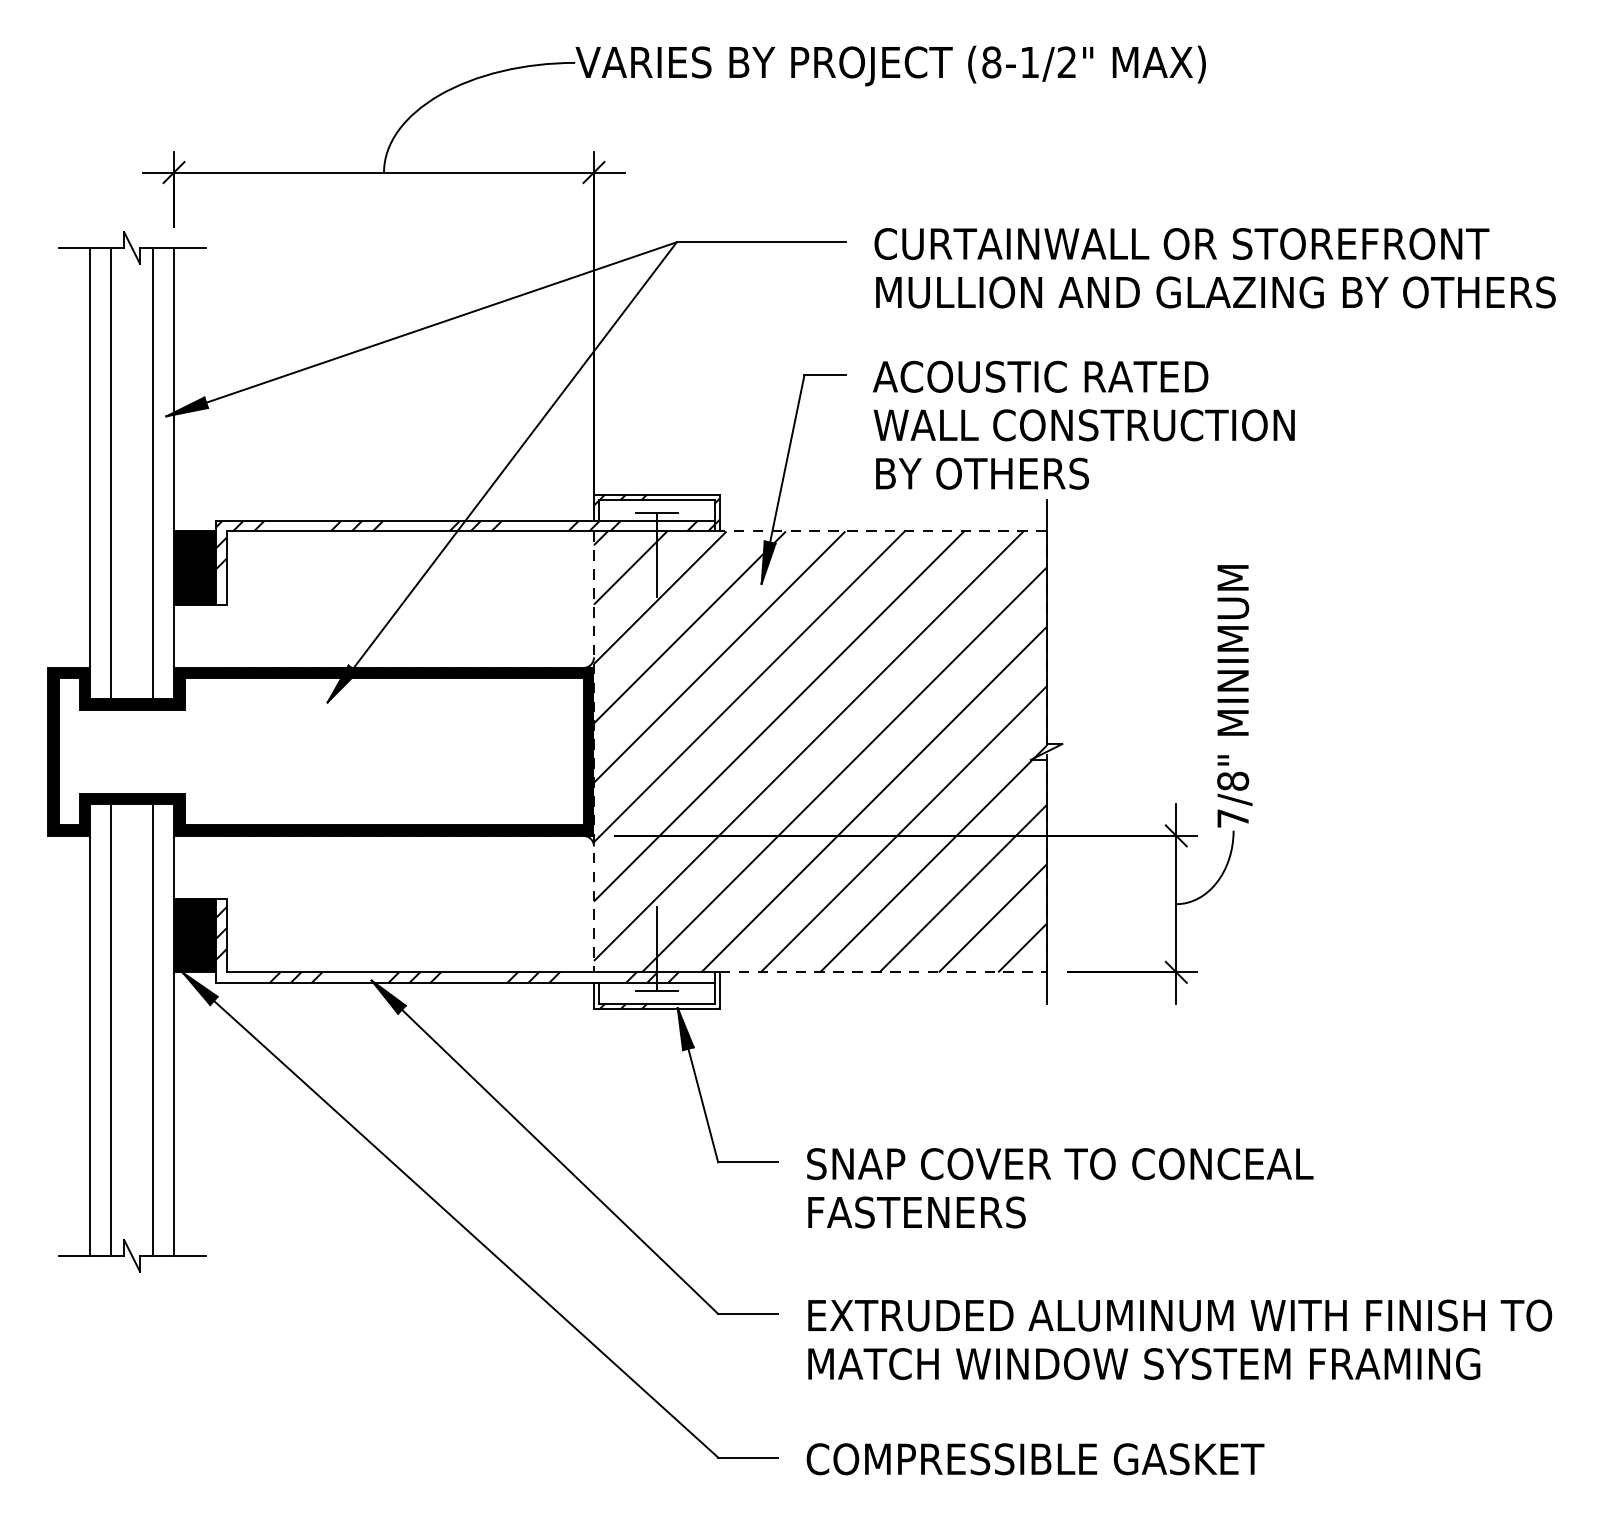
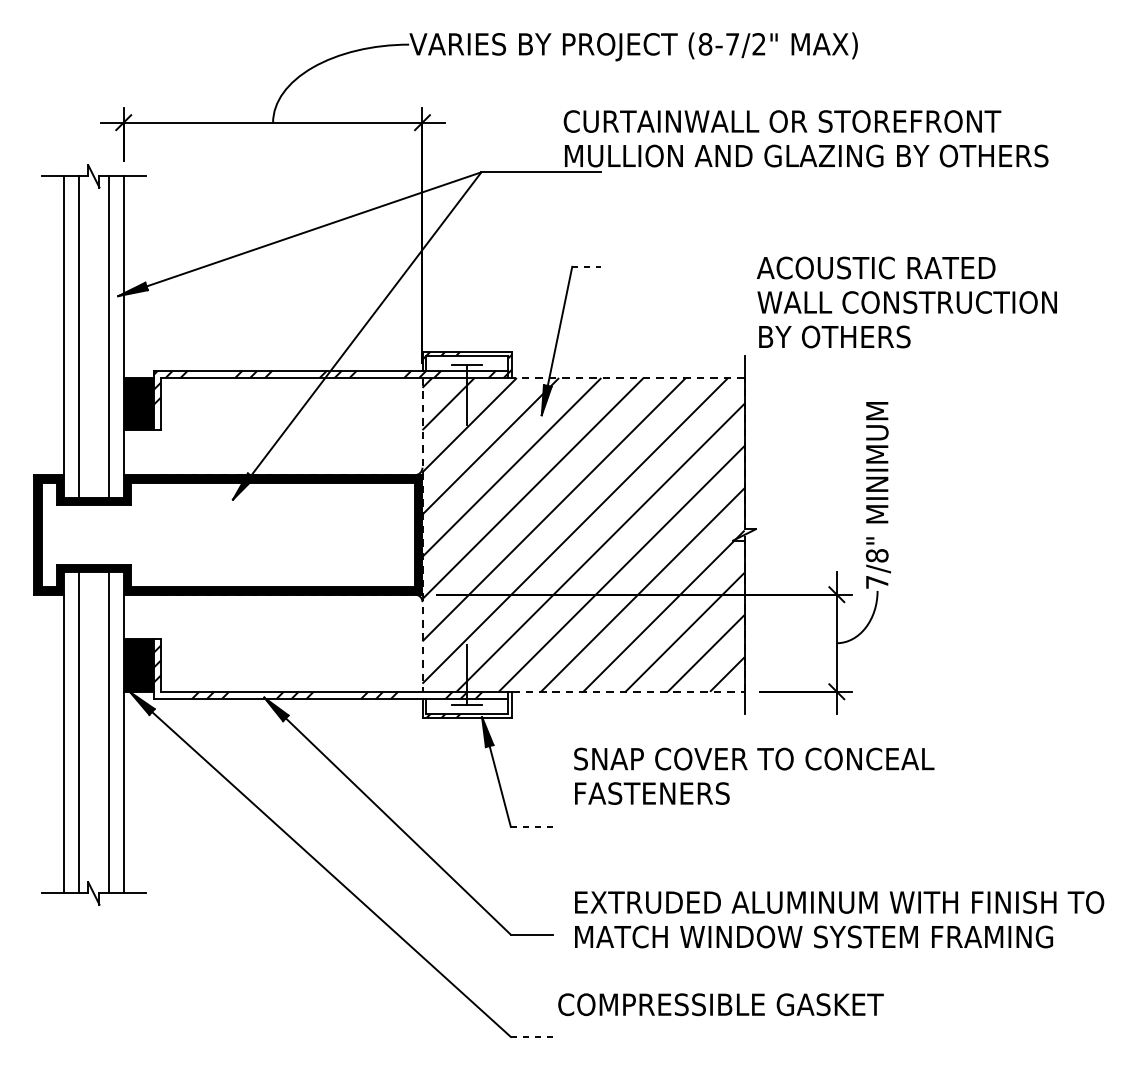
text: (1029, 62) -> (732, 44), (8-1/2" -> (8-7/2"
text: (1214, 268) -> (805, 139), moved
line: (824, 375) -> (586, 267), solid -> dashed
text: (1083, 424) -> (906, 301), moved
line: (747, 1162) -> (531, 827), solid -> dashed
text: (1060, 1188) -> (754, 776), moved
text: (1180, 1339) -> (839, 919), moved
line: (747, 1457) -> (531, 1036), solid -> dashed
text: (1035, 1459) -> (720, 1004), moved

